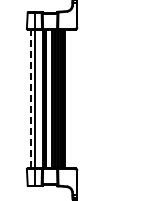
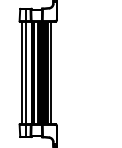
line: (30, 98) -> (22, 72), dashed -> solid
line: (69, 98) -> (51, 72), added

